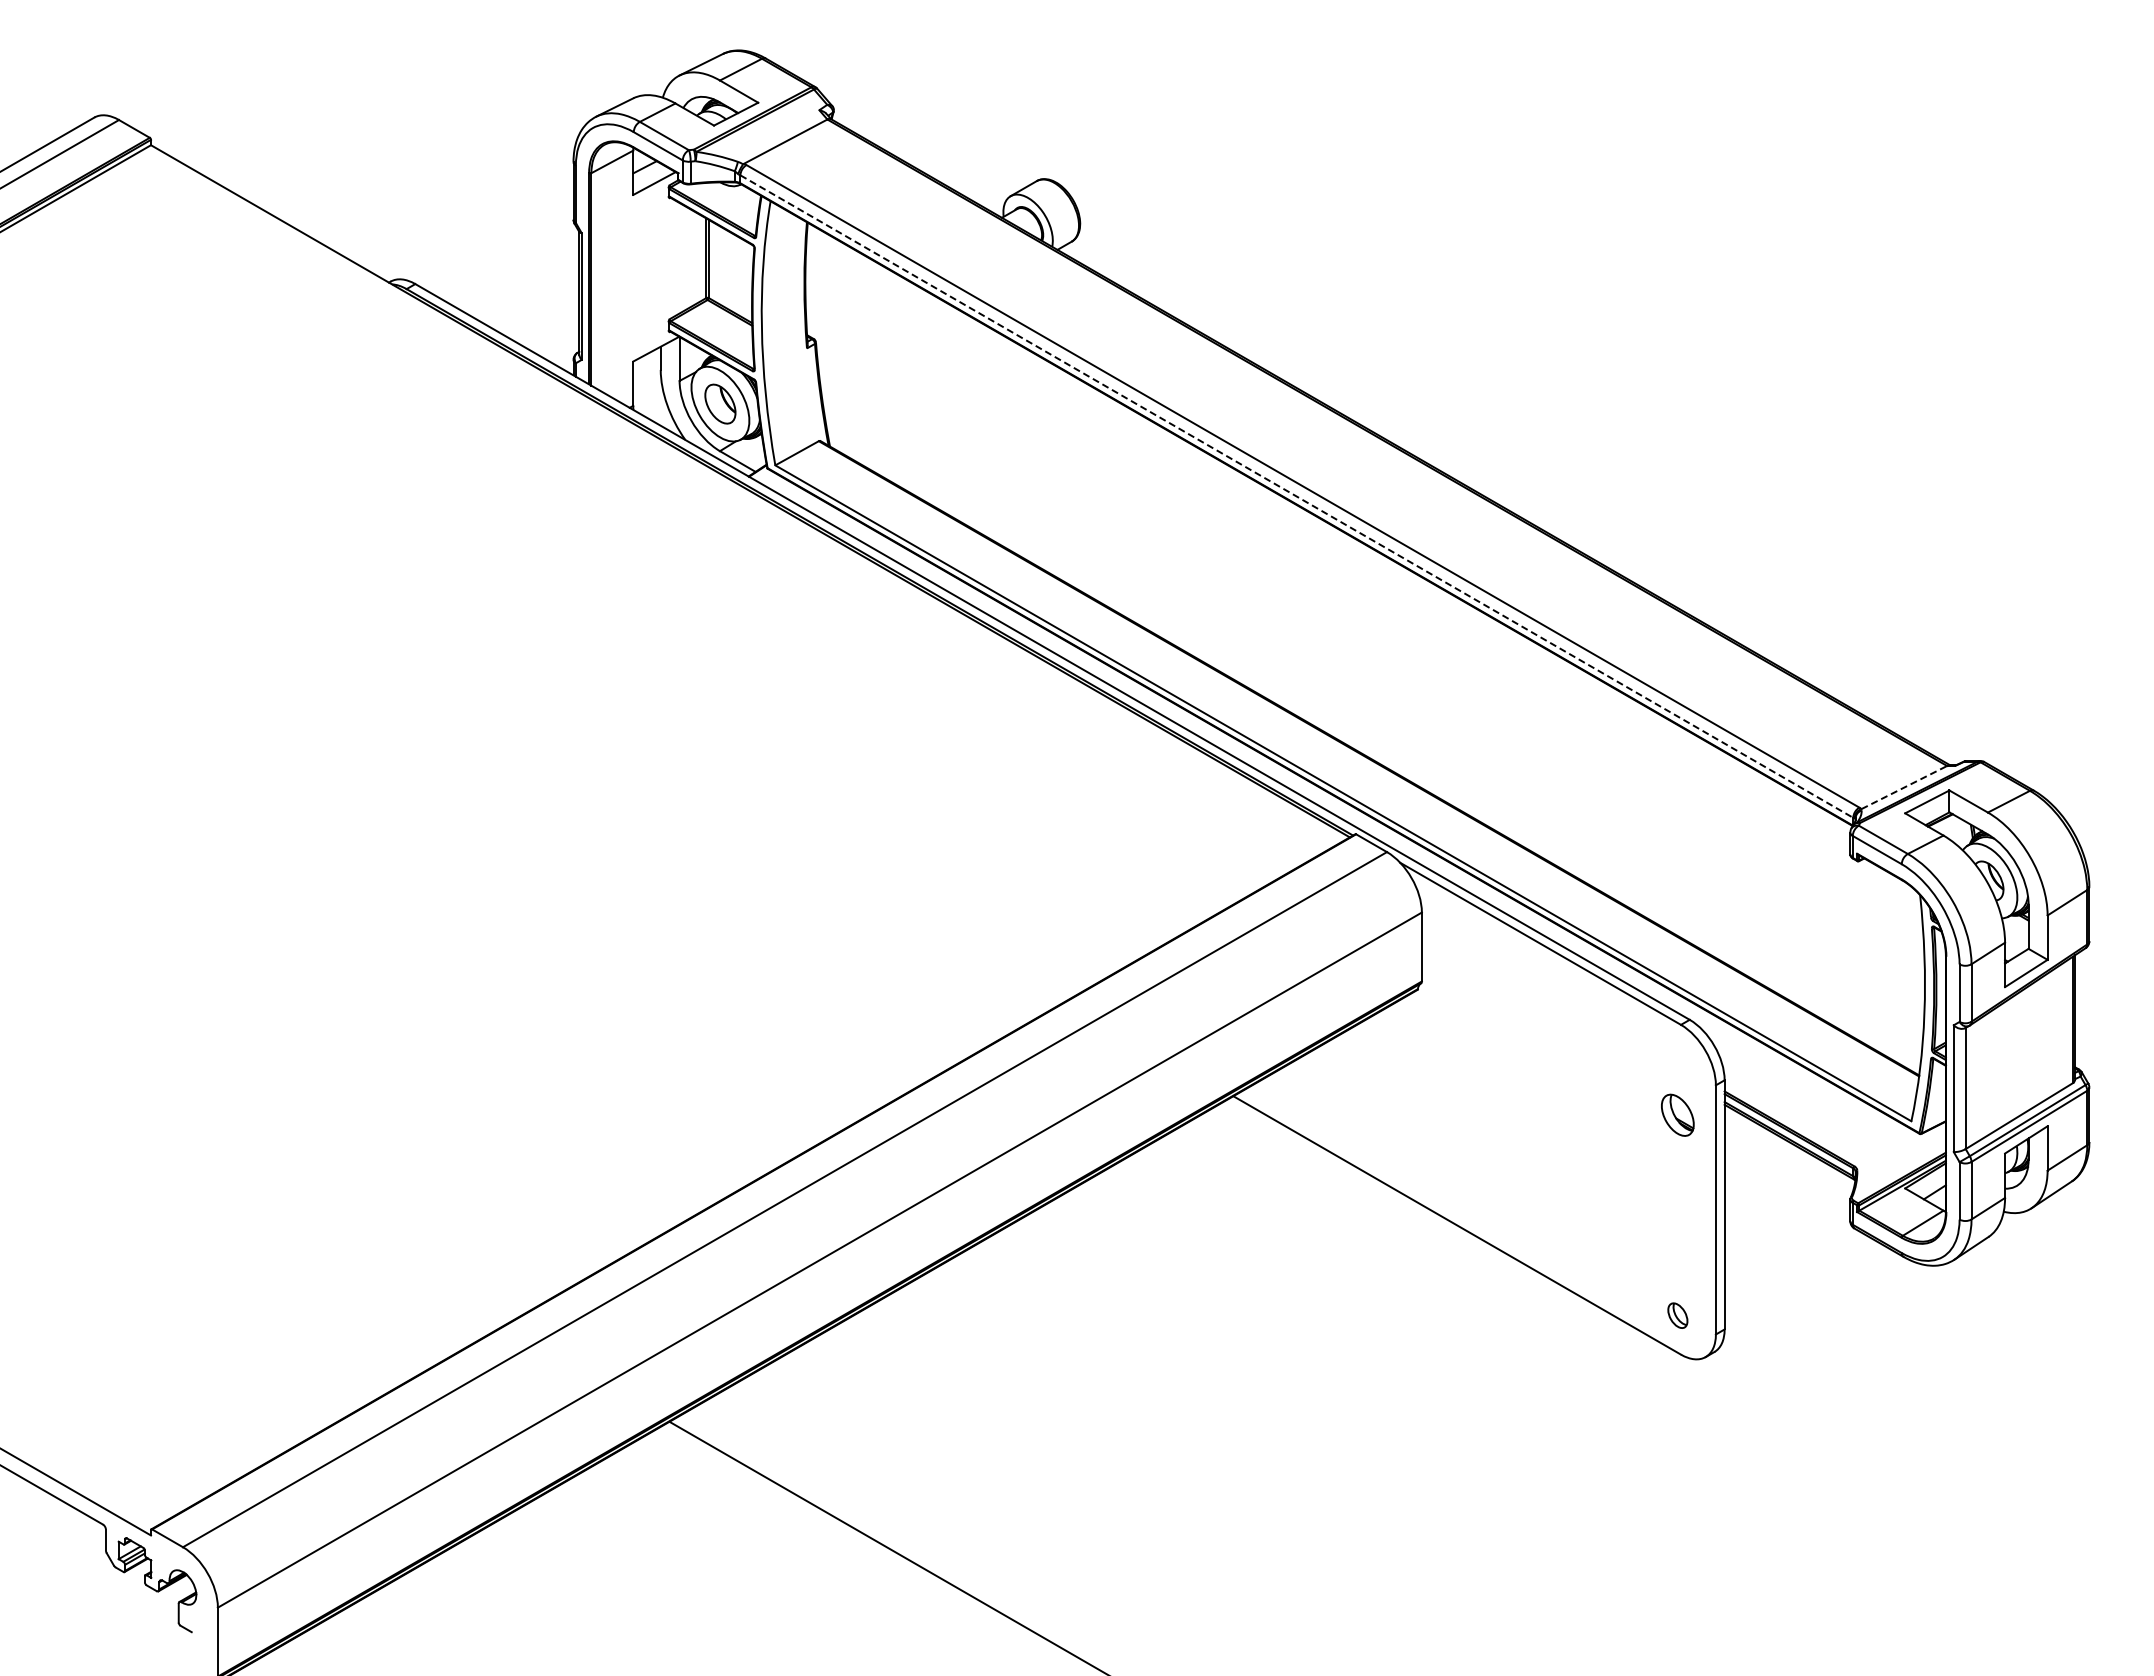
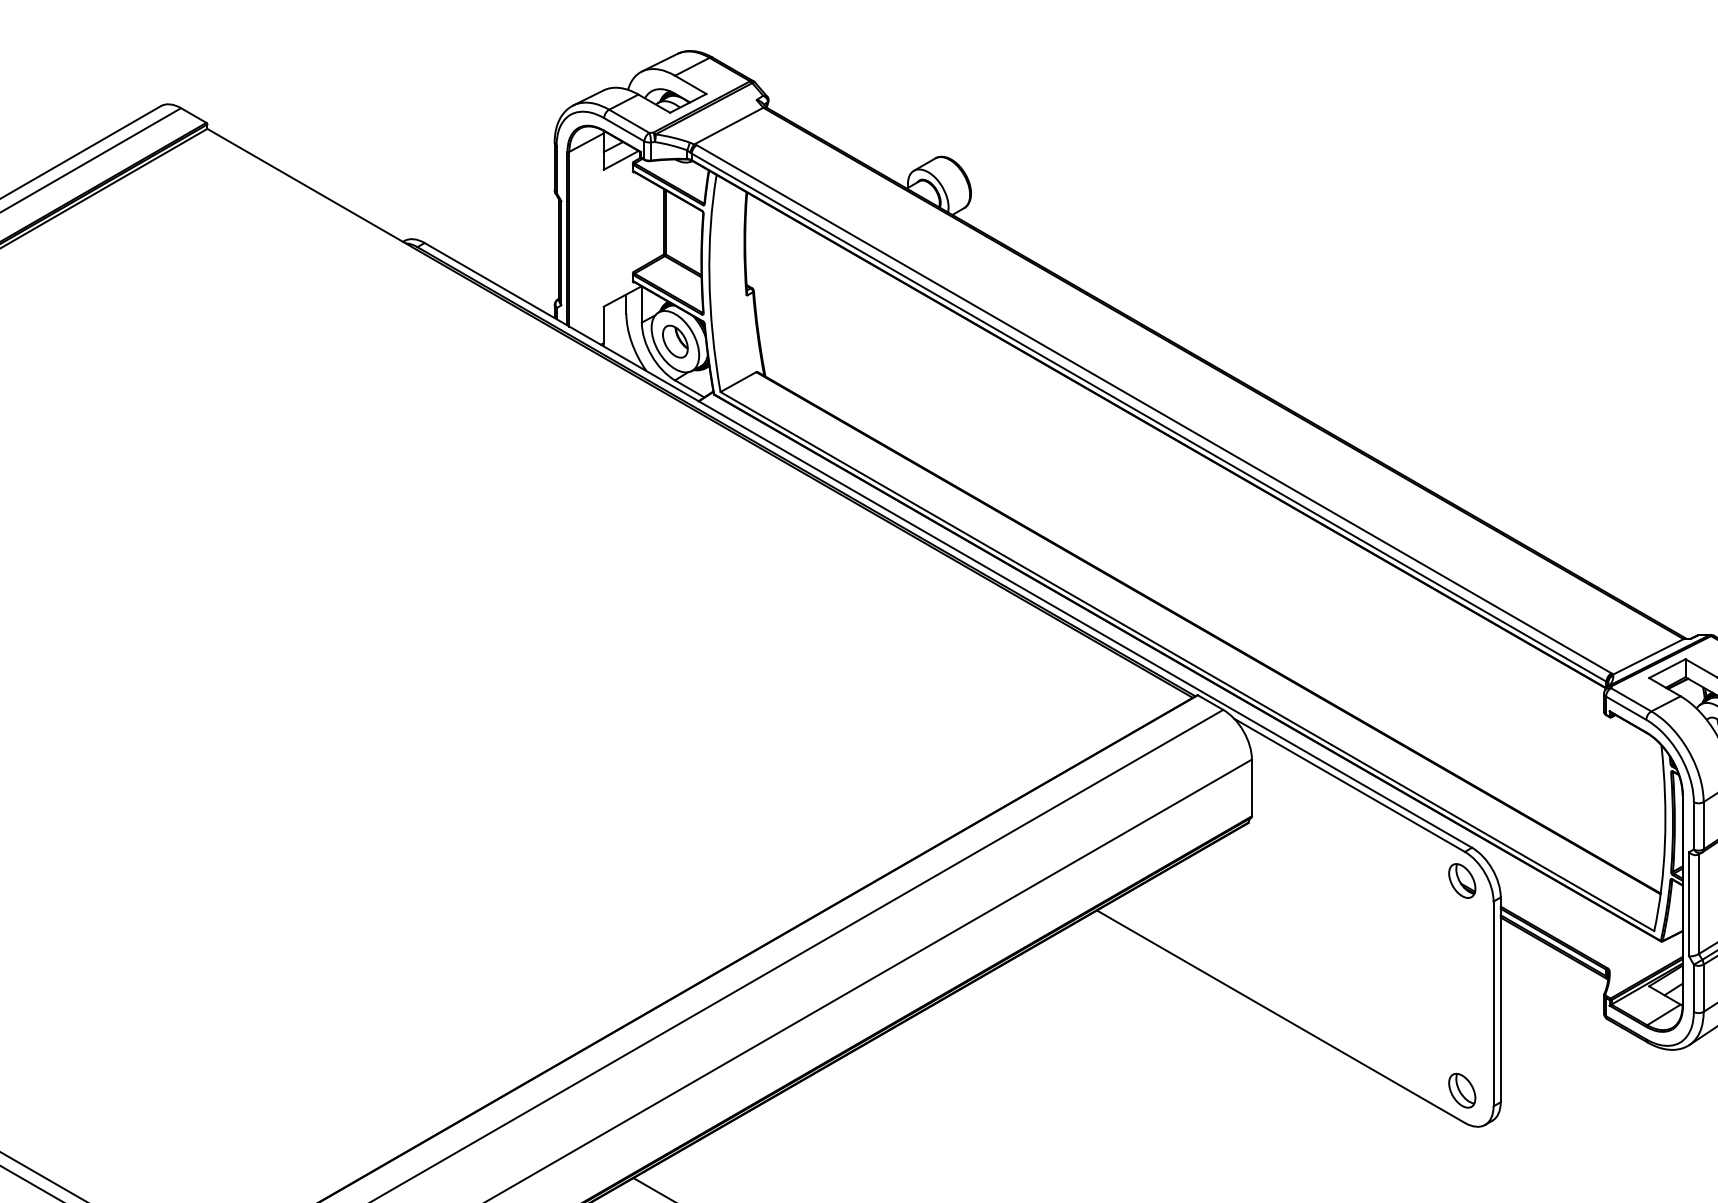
line: (1296, 496) -> (1148, 417), dashed -> solid
line: (1904, 787) -> (1648, 656), dashed -> solid
part: (1677, 1114) -> (1462, 880), moved
part: (1677, 1315) -> (1462, 1090), size x1.67

